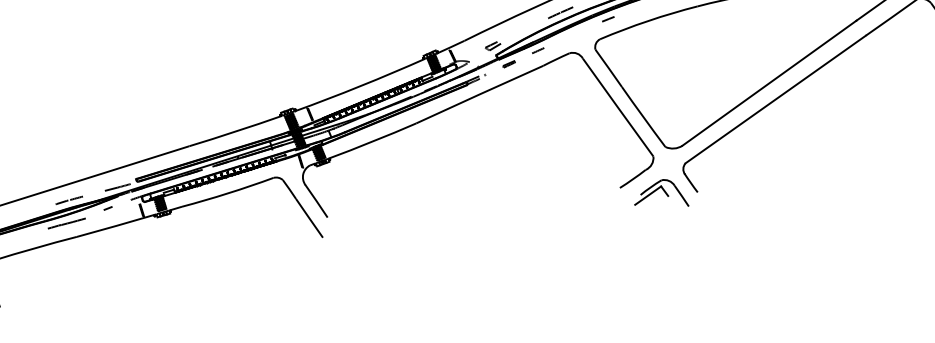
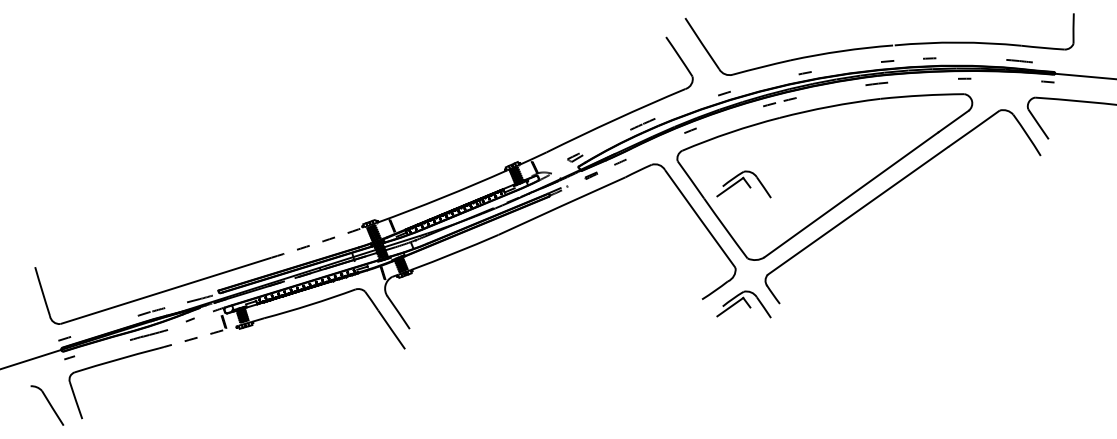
part: (661, 73) -> (743, 184), added
arc: (236, 131) -> (318, 242), solid -> dashed
arc: (116, 226) -> (198, 337), solid -> dashed

